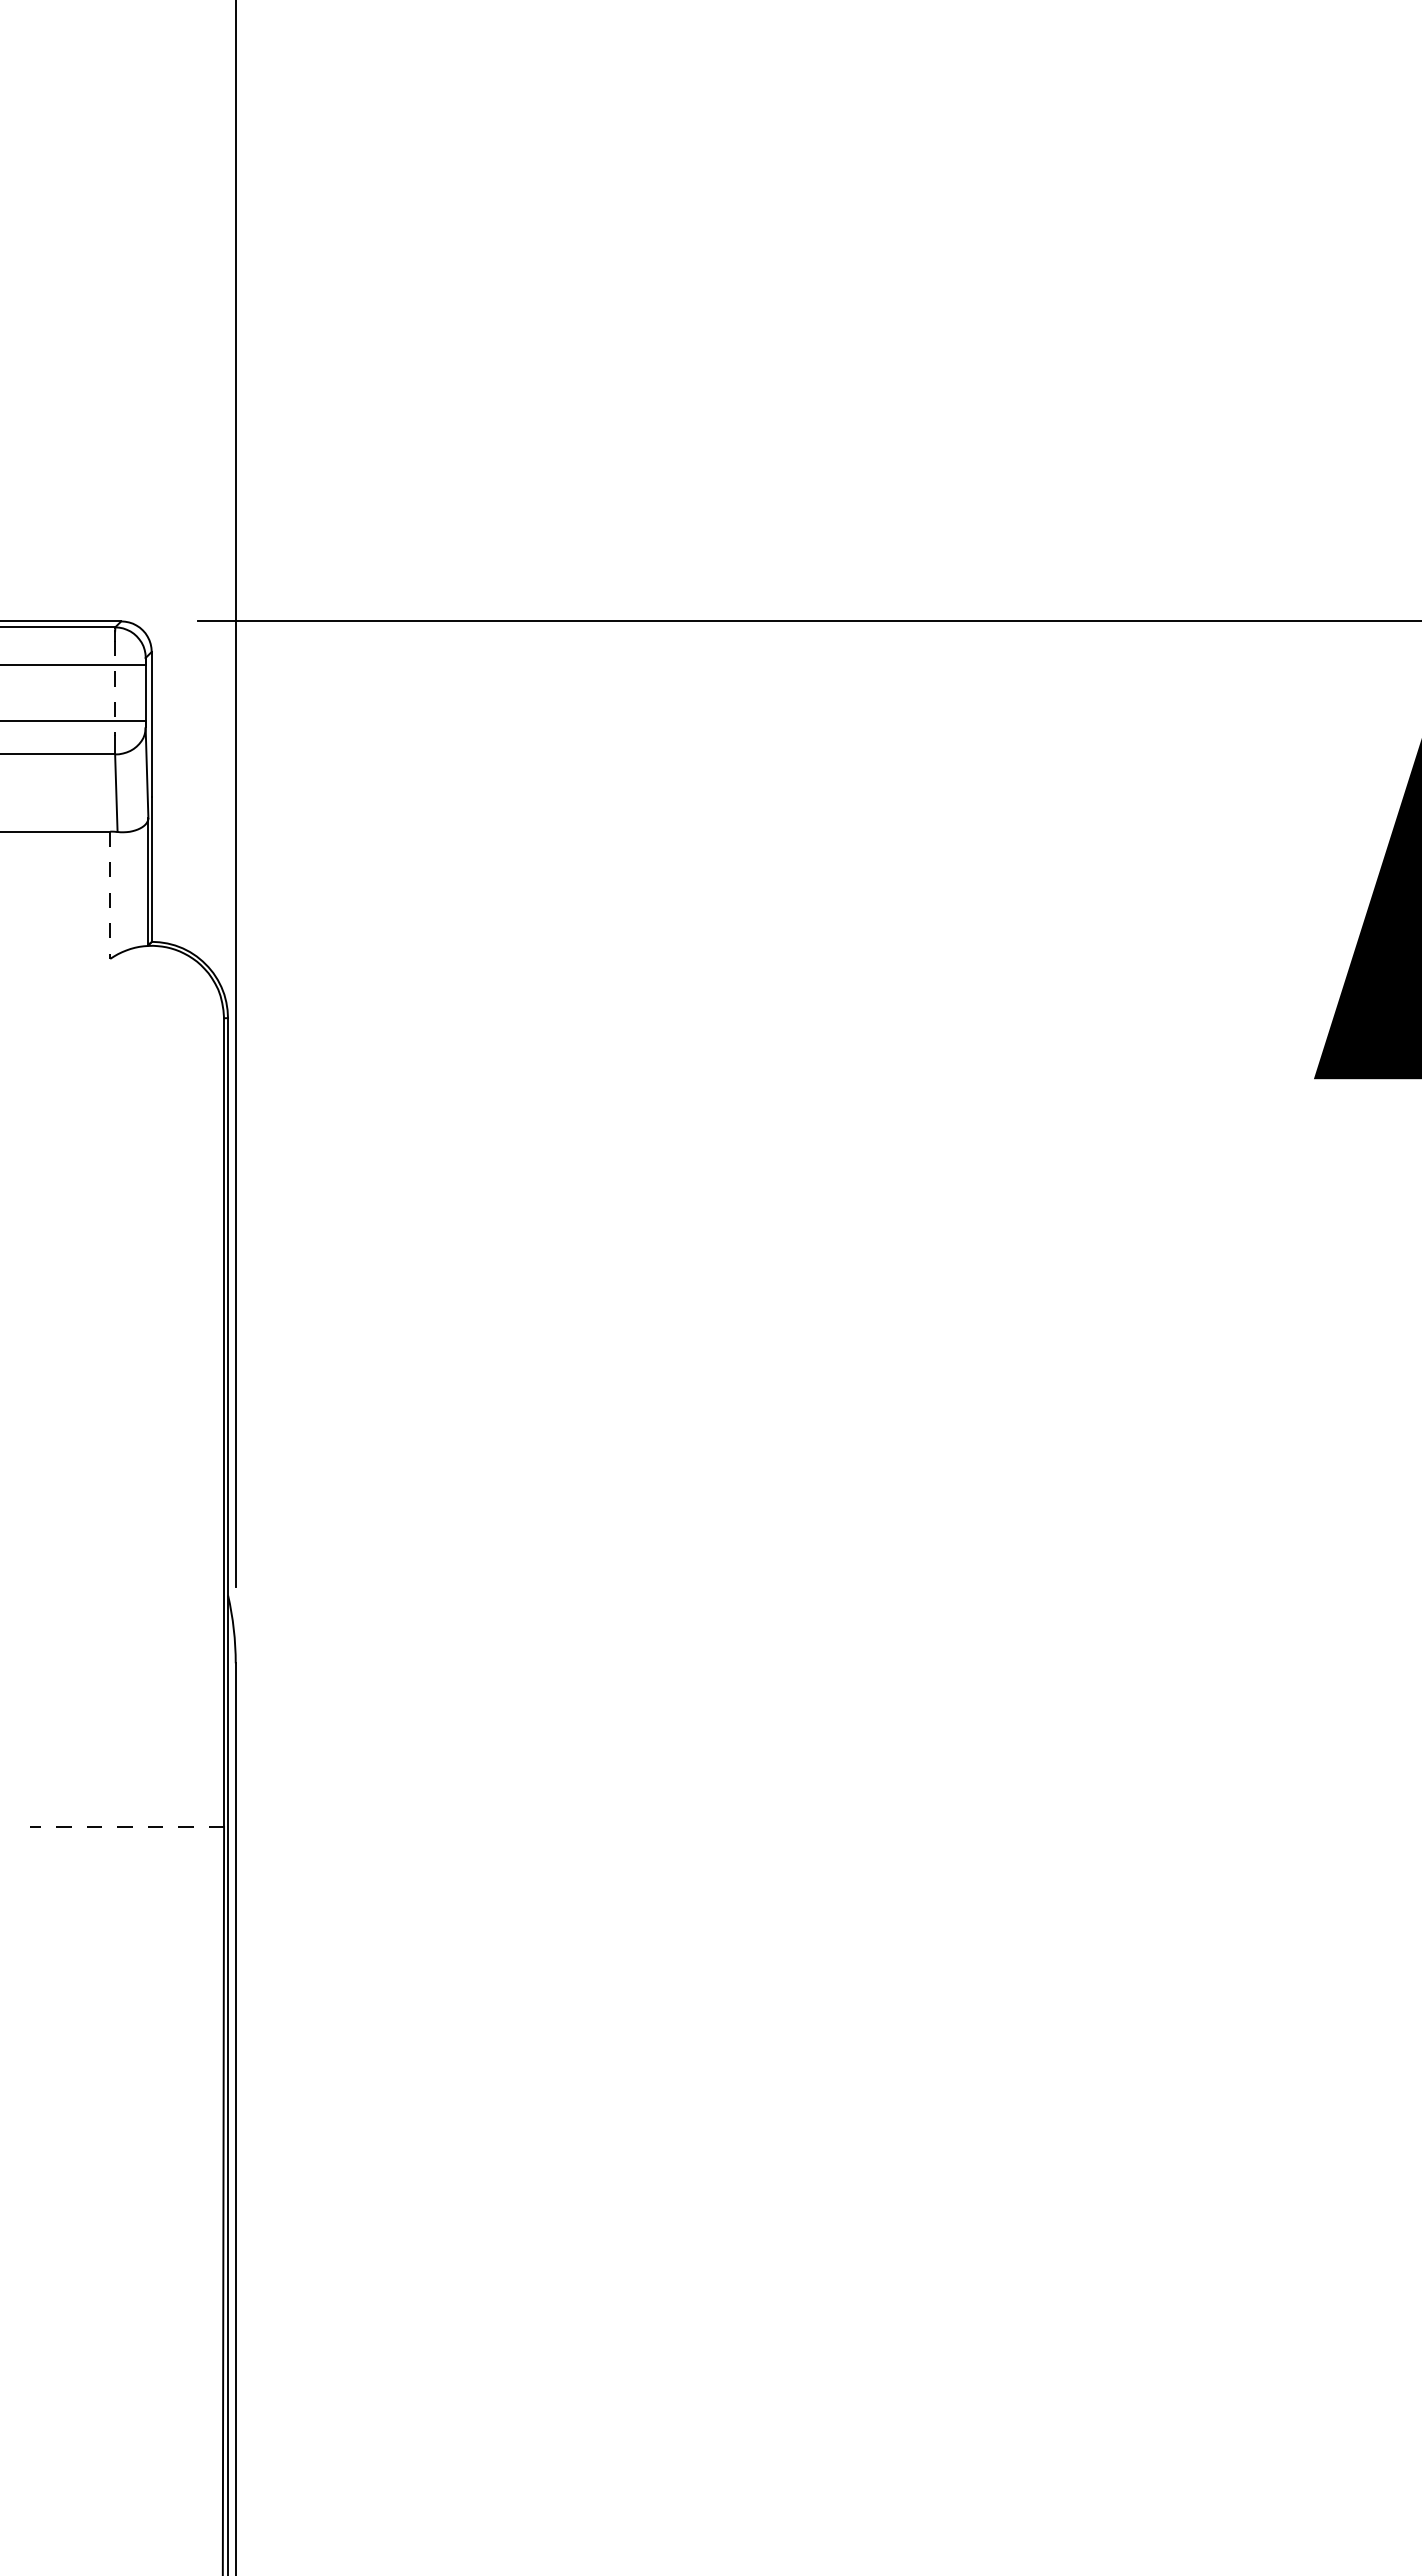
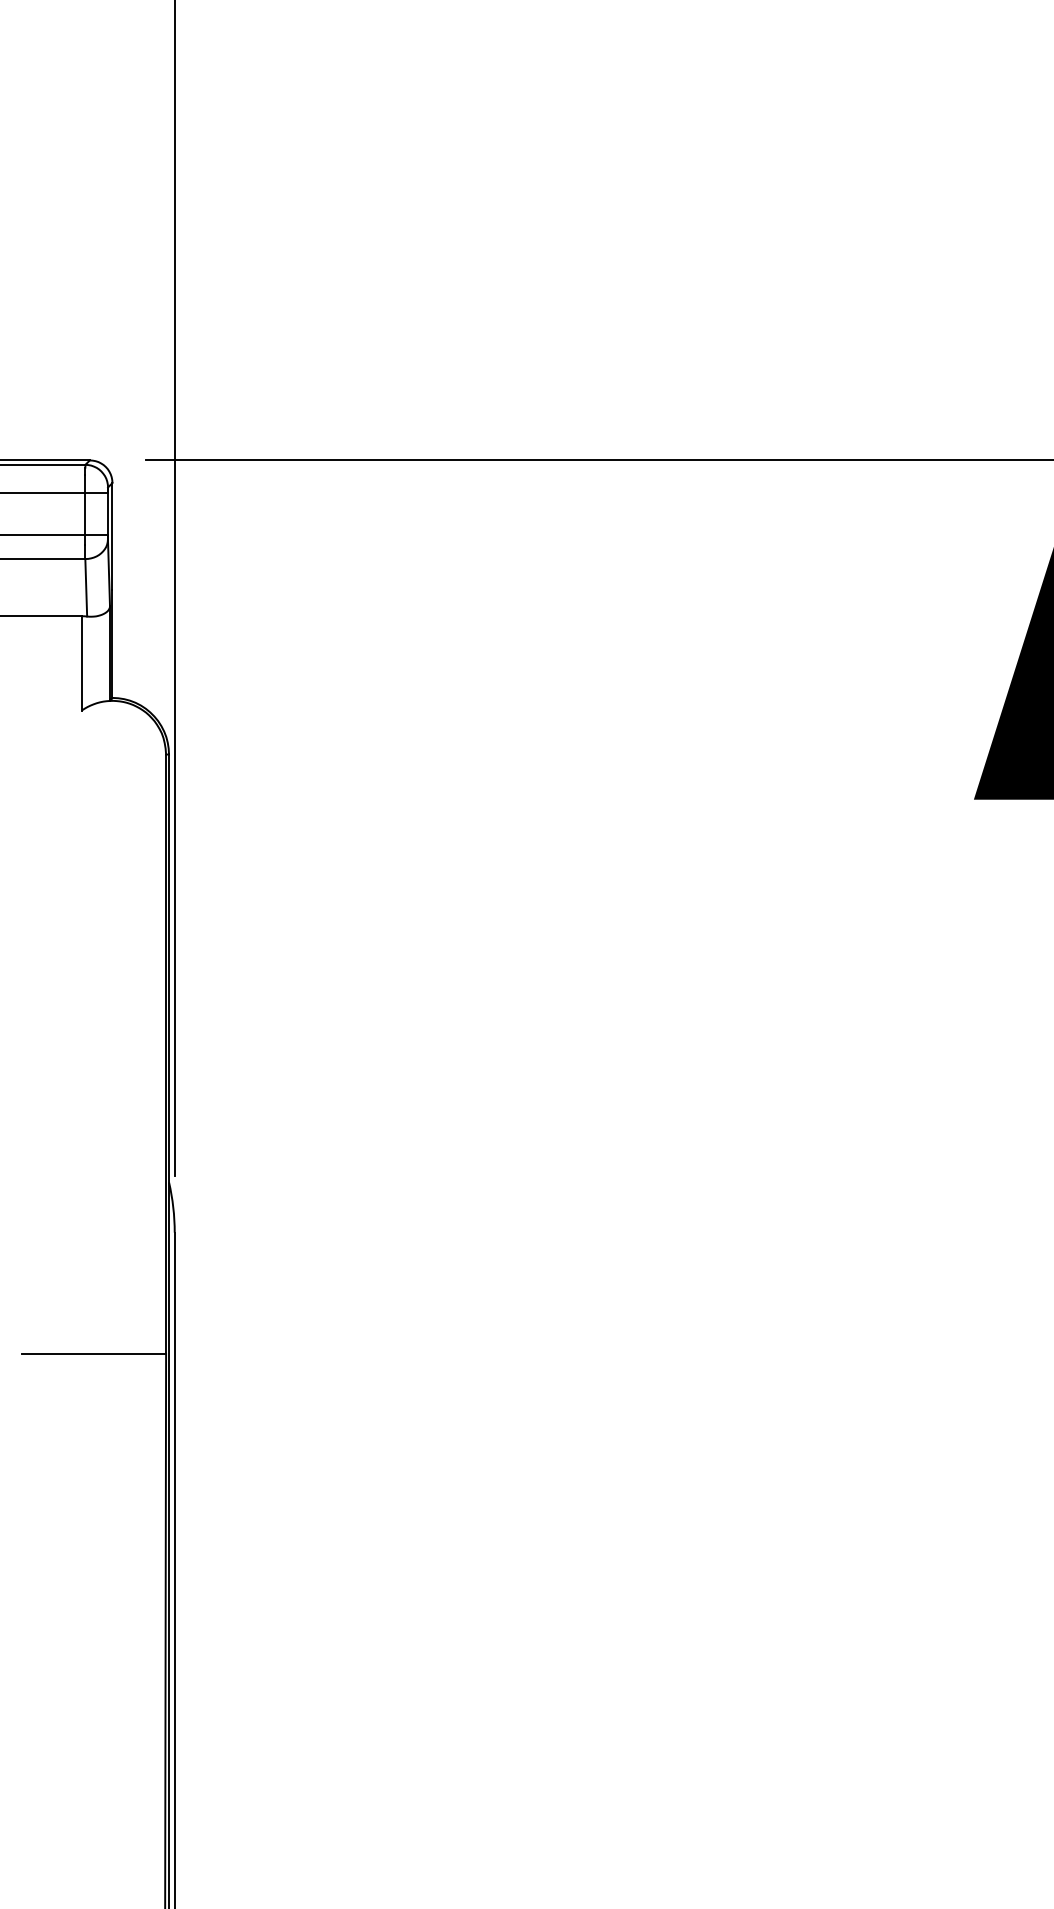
line: (115, 688) -> (85, 510), dashed -> solid
line: (110, 895) -> (81, 663), dashed -> solid
line: (126, 1826) -> (93, 1353), dashed -> solid

